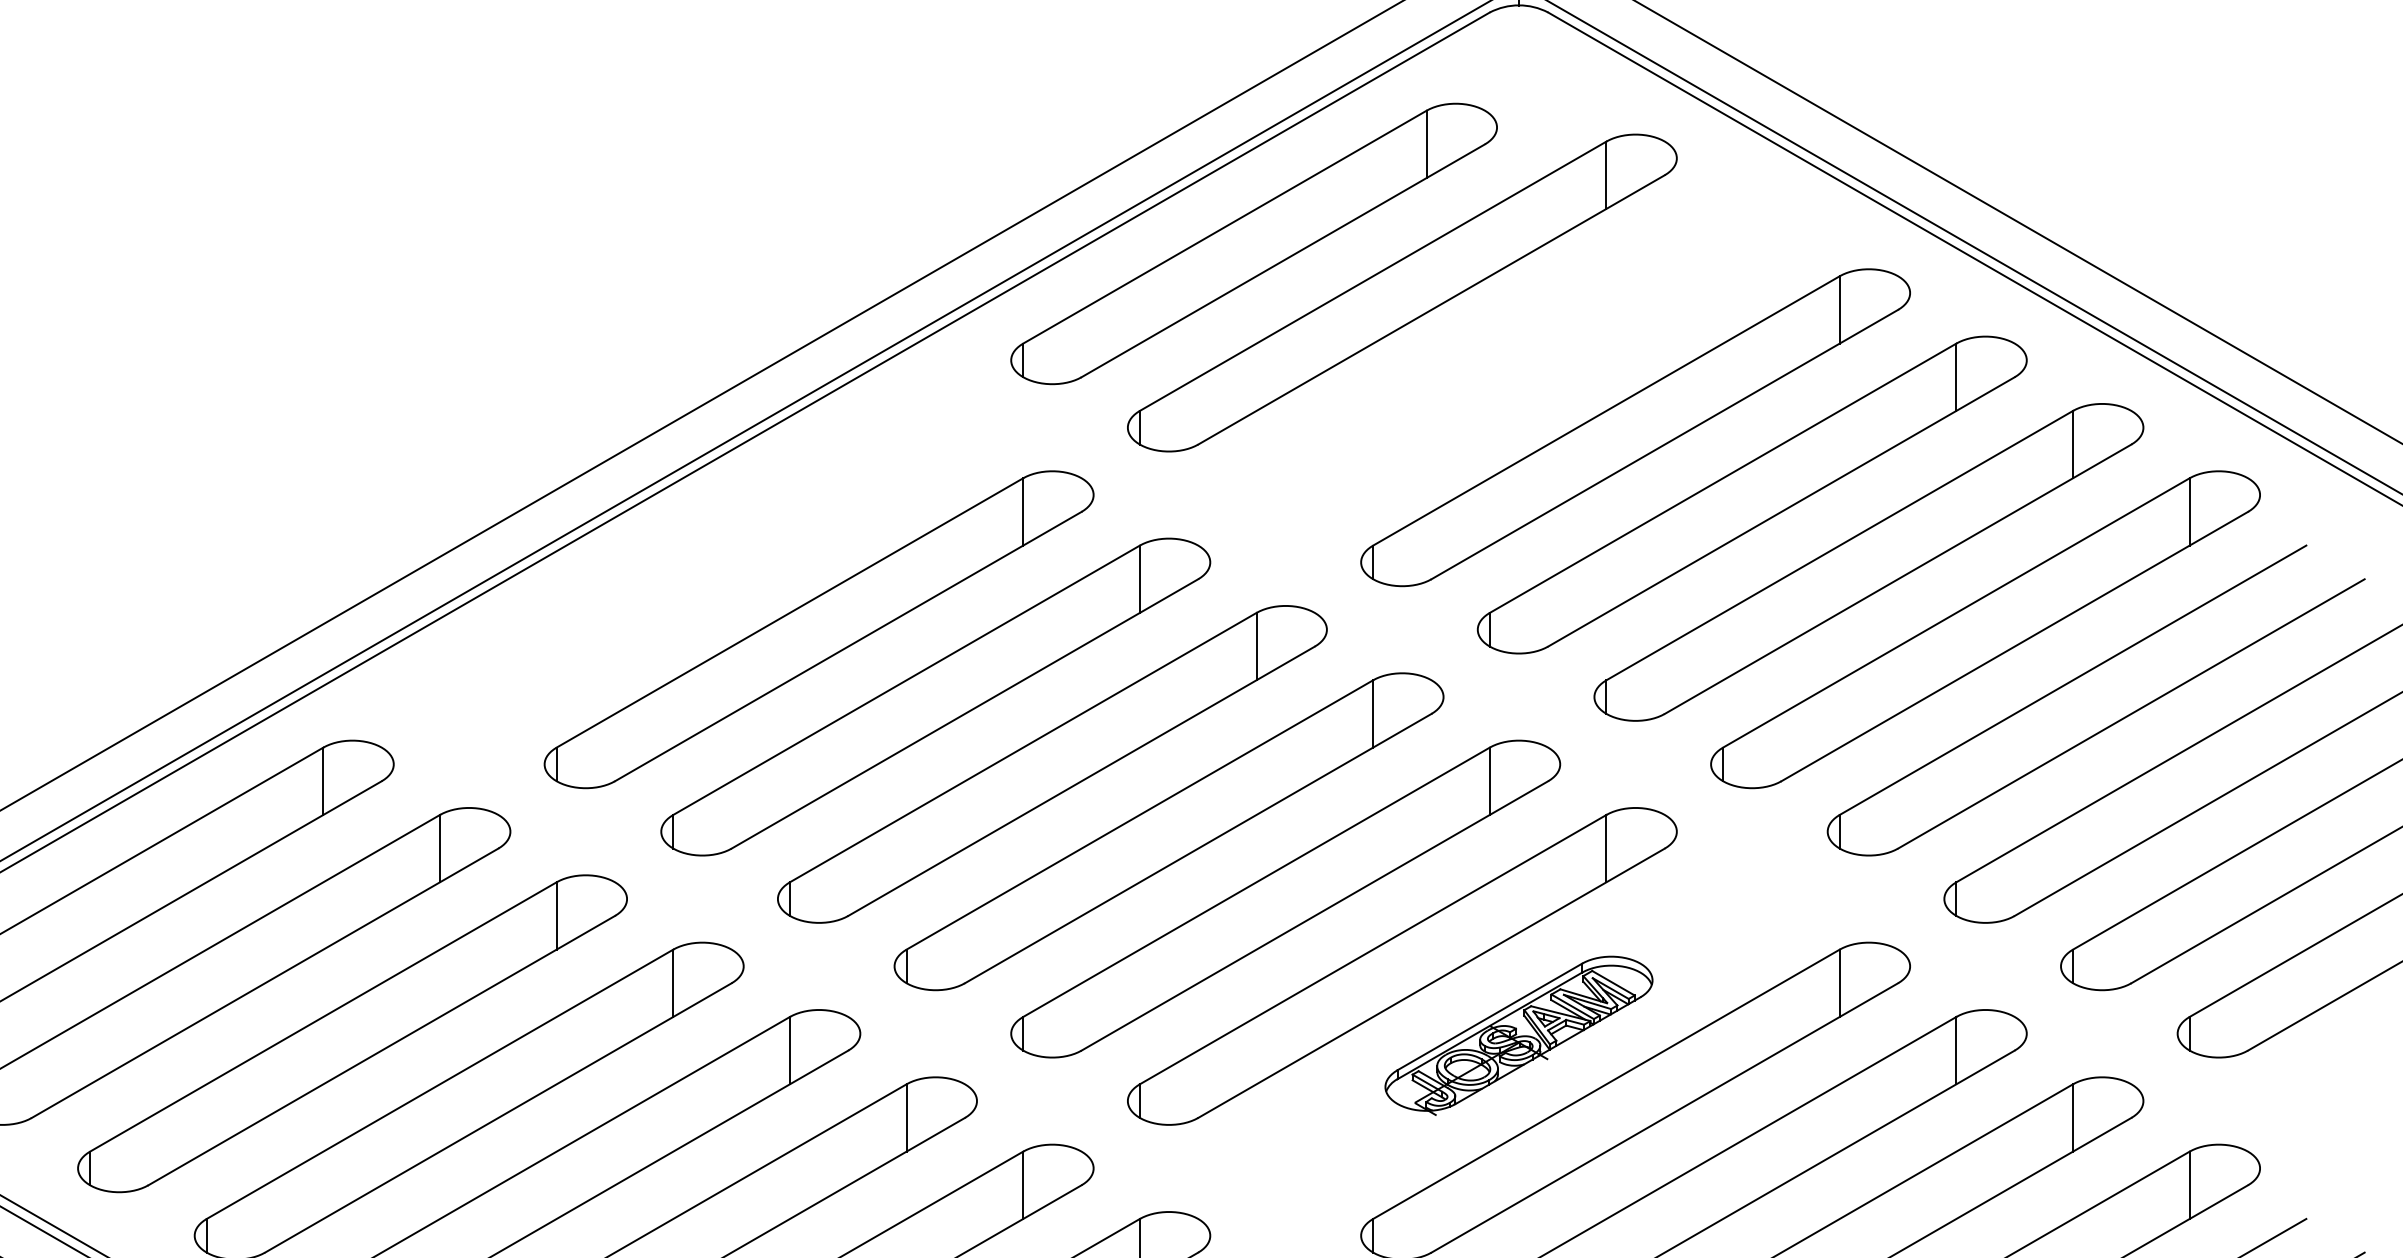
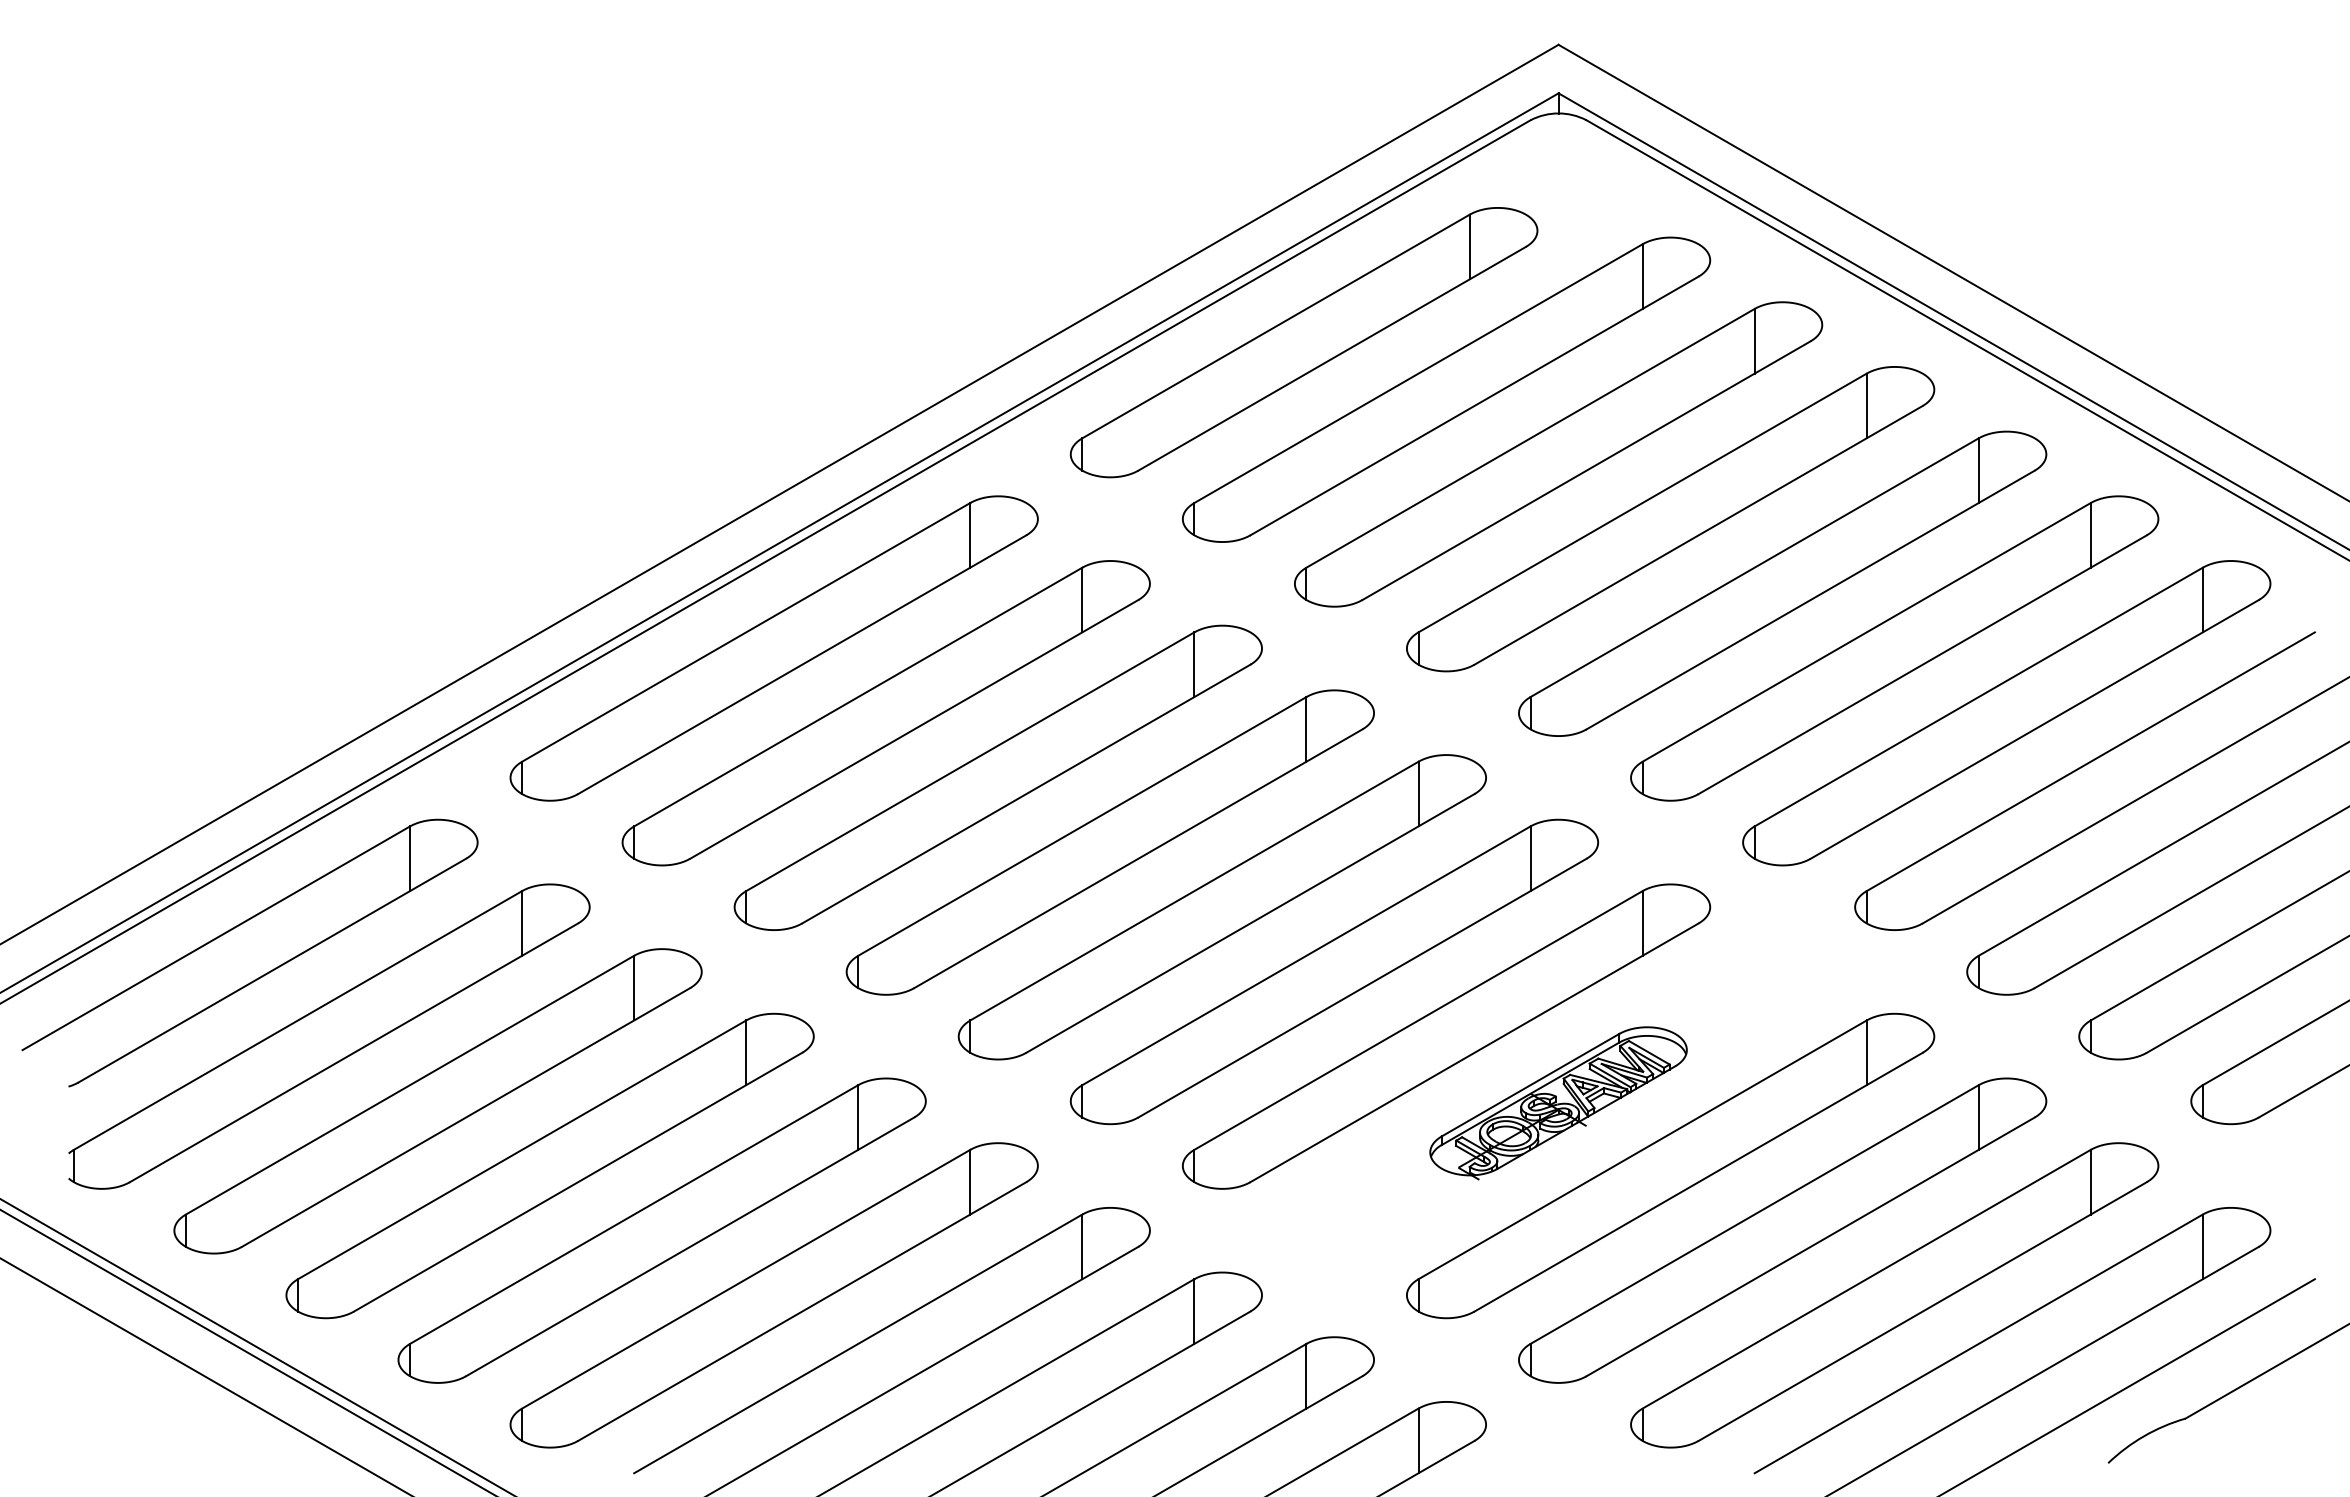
part: (1518, 360) -> (1558, 454), added
part: (701, 562) -> (773, 648), added

